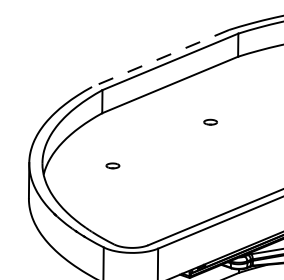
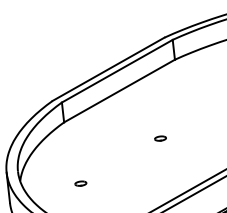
line: (160, 58) -> (108, 69), dashed -> solid
part: (210, 121) -> (160, 137), moved
part: (112, 165) -> (80, 183), moved

